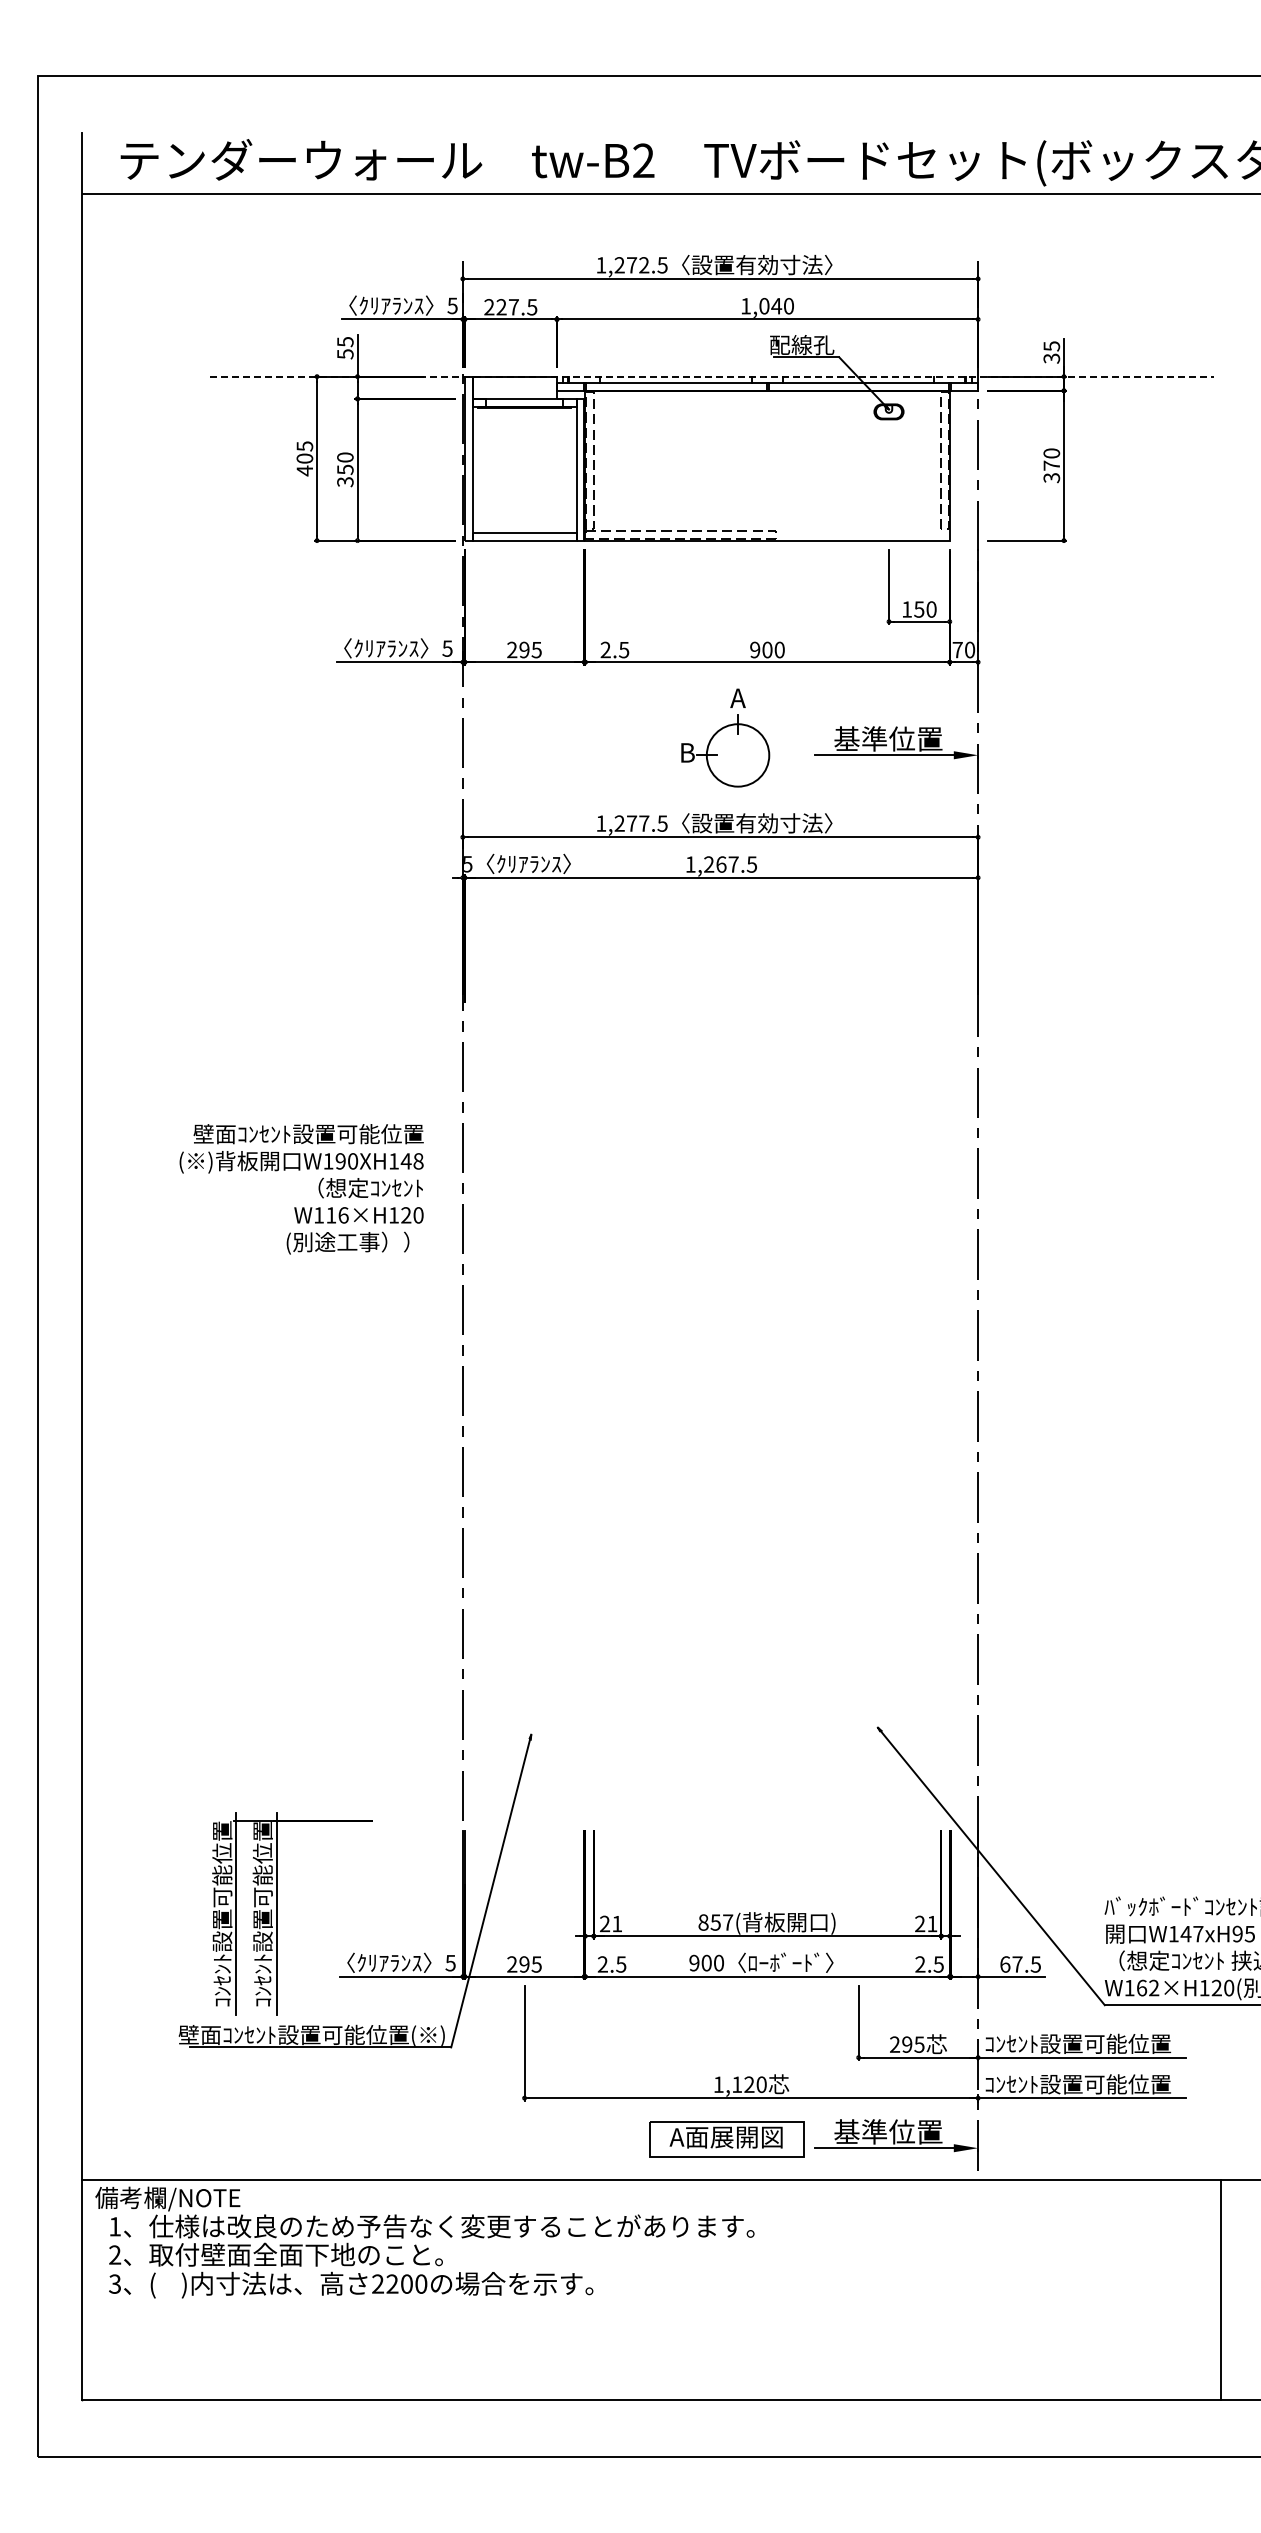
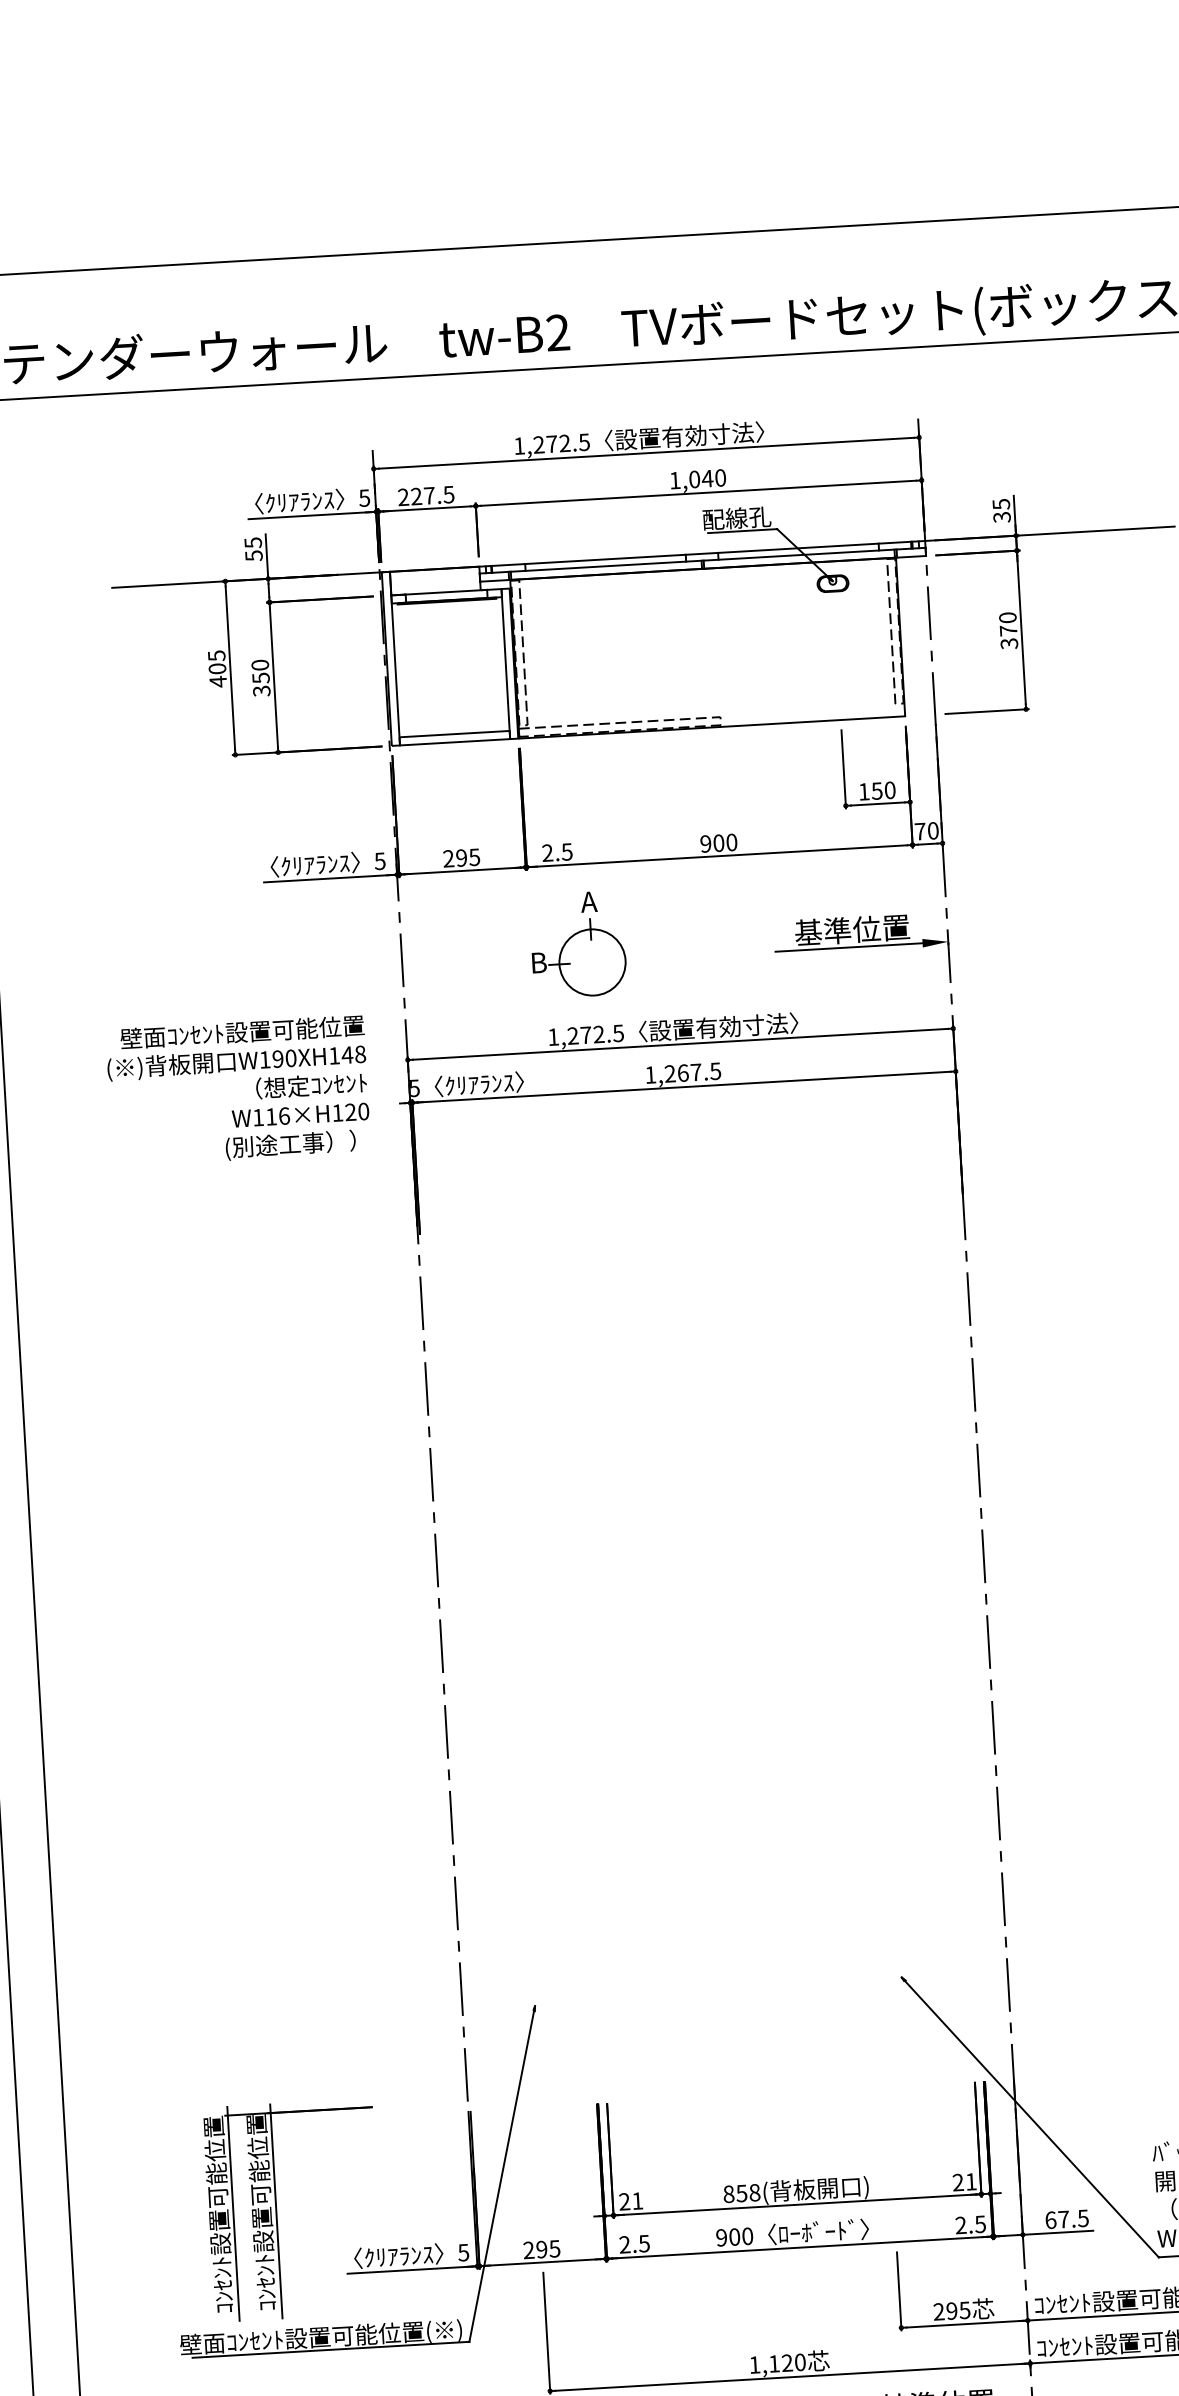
line: (711, 376) -> (642, 557), dashed -> solid
part: (725, 737) -> (578, 944), moved
text: (644, 823) -> (599, 1034), 1,277.5 -> 1,272.5
text: (301, 1189) -> (238, 1091), moved
text: (728, 1922) -> (755, 2192), 857( -> 858(

